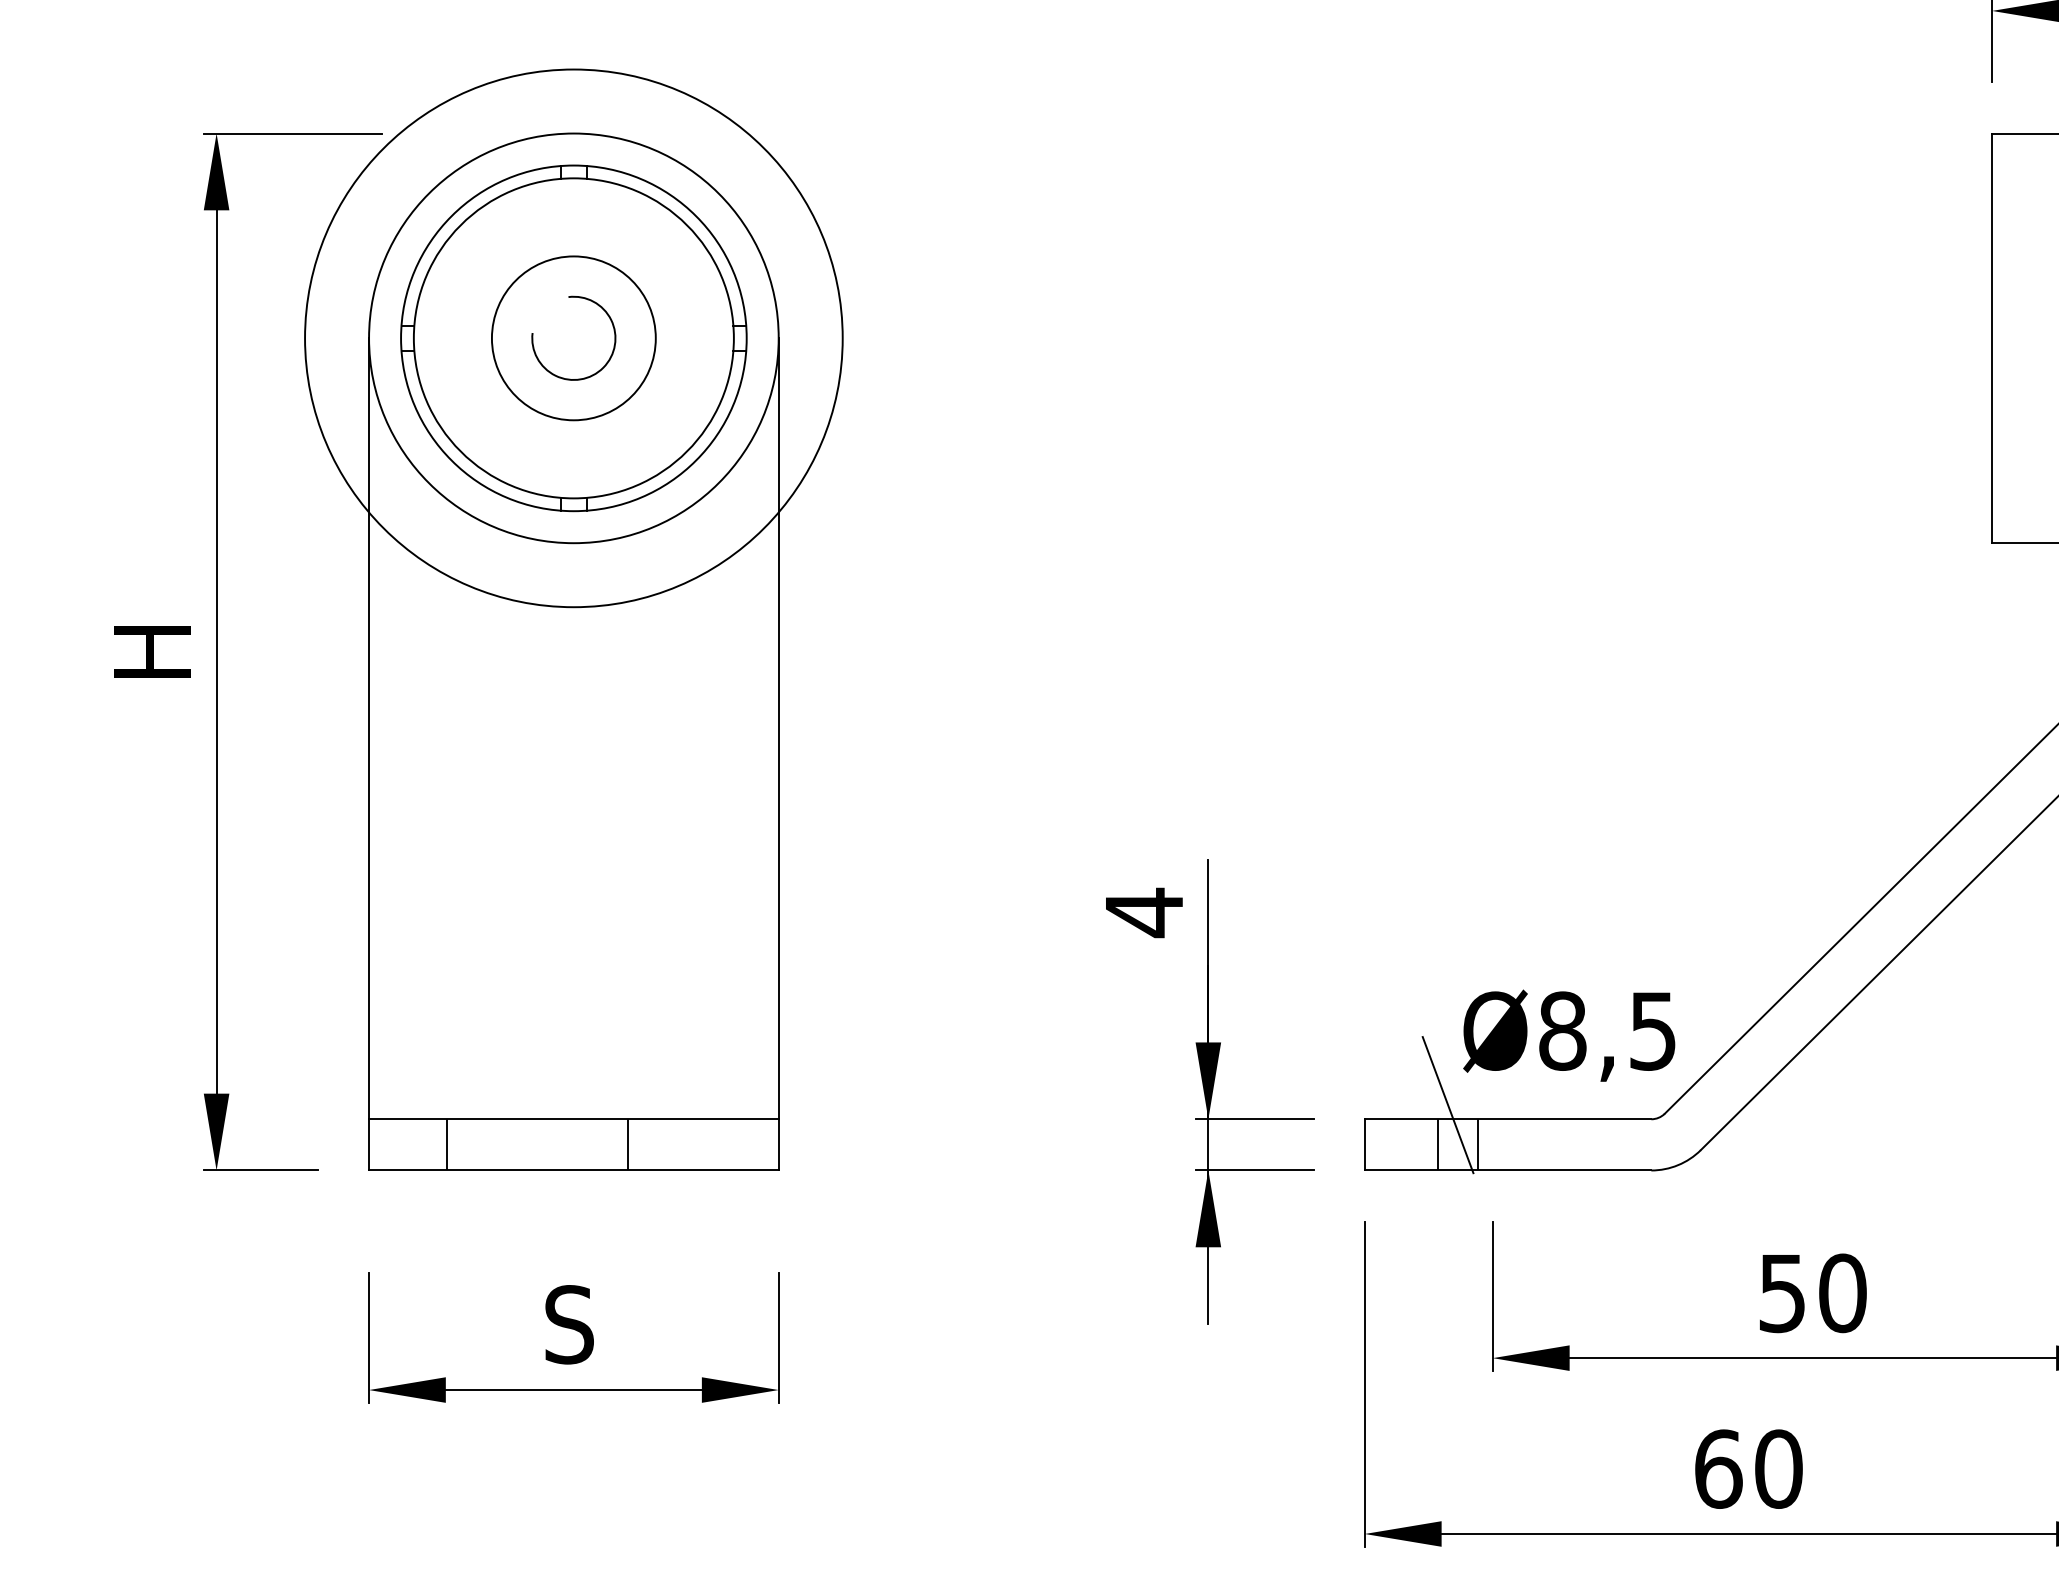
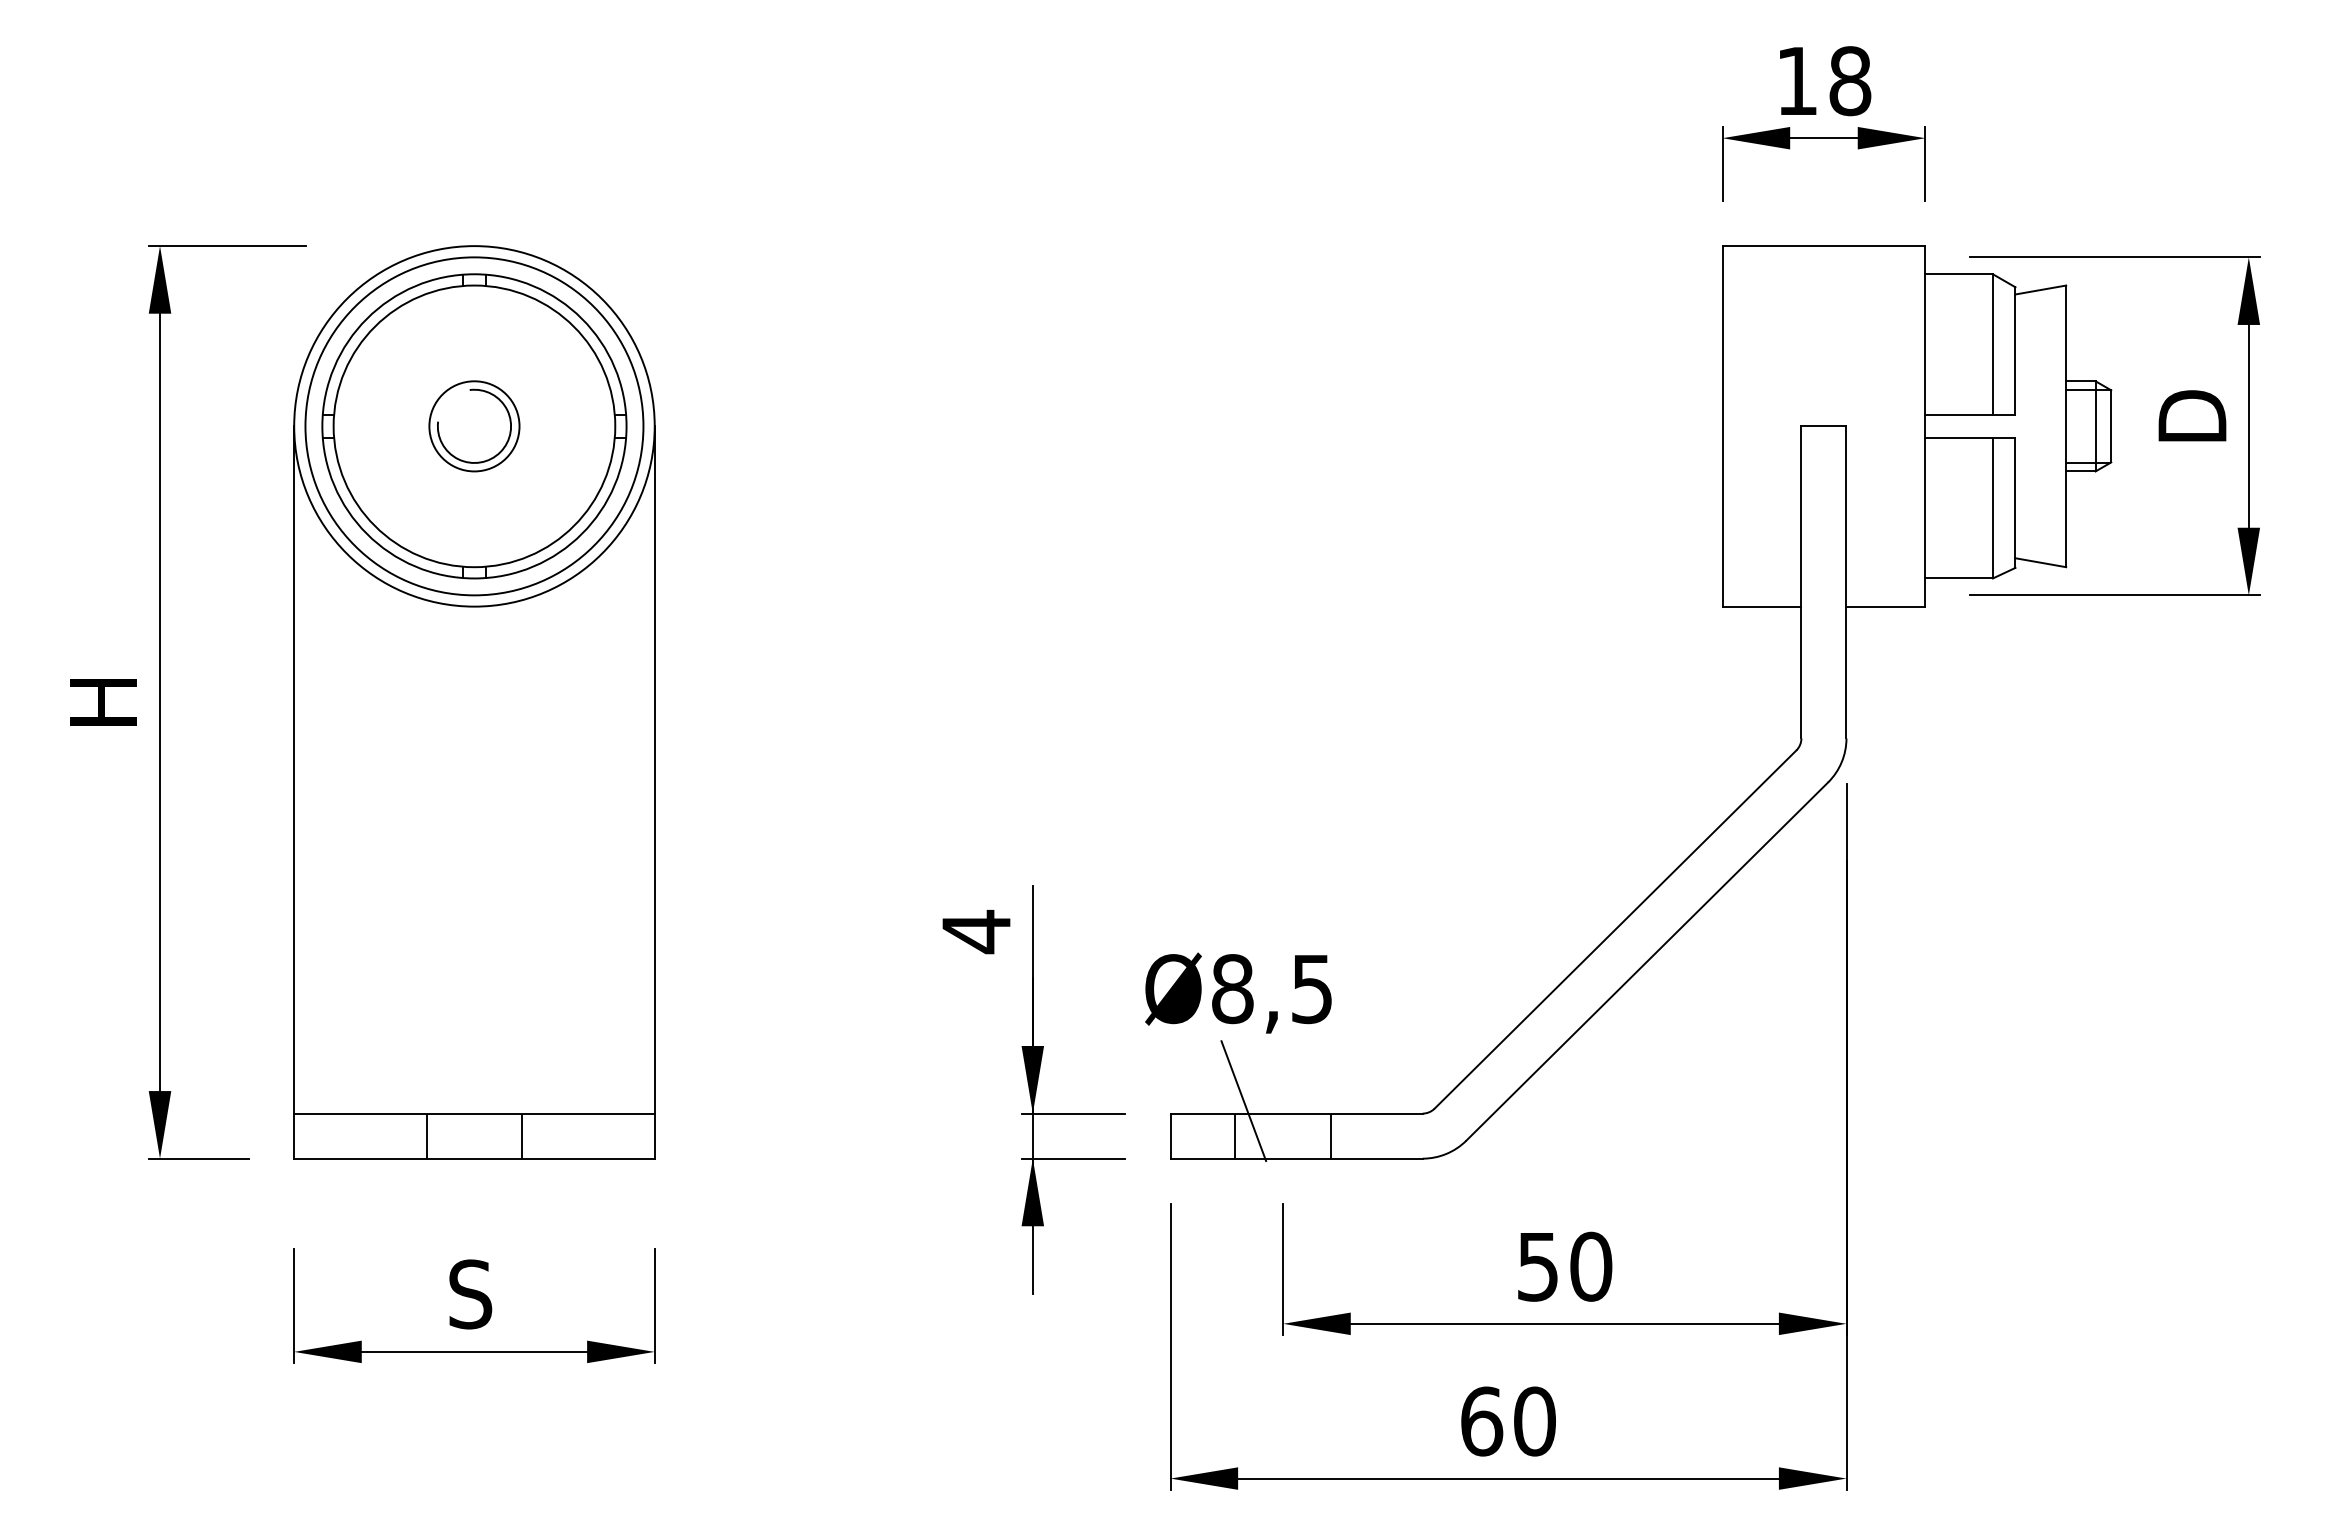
circle: (573, 338) -> (474, 426), size x0.62
circle: (573, 338) -> (474, 426), size x0.71
text: (1569, 1035) -> (1238, 992), moved
line: (446, 1144) -> (426, 1135), moved
line: (1478, 1144) -> (1331, 1135), moved

